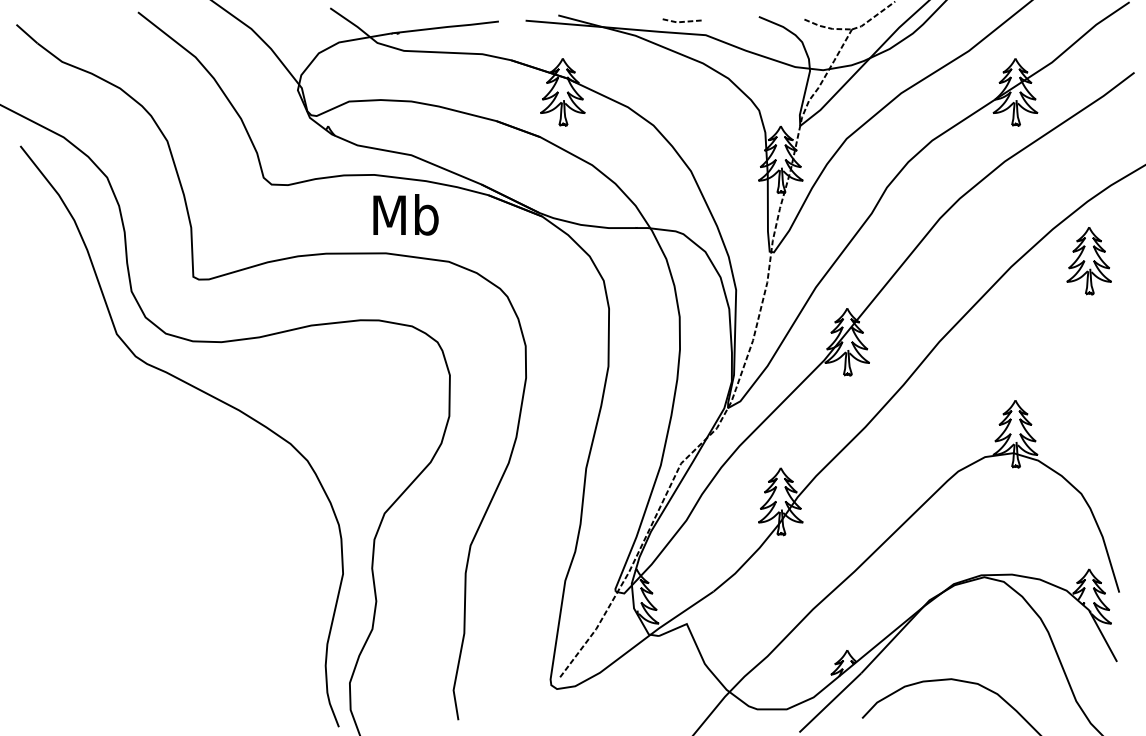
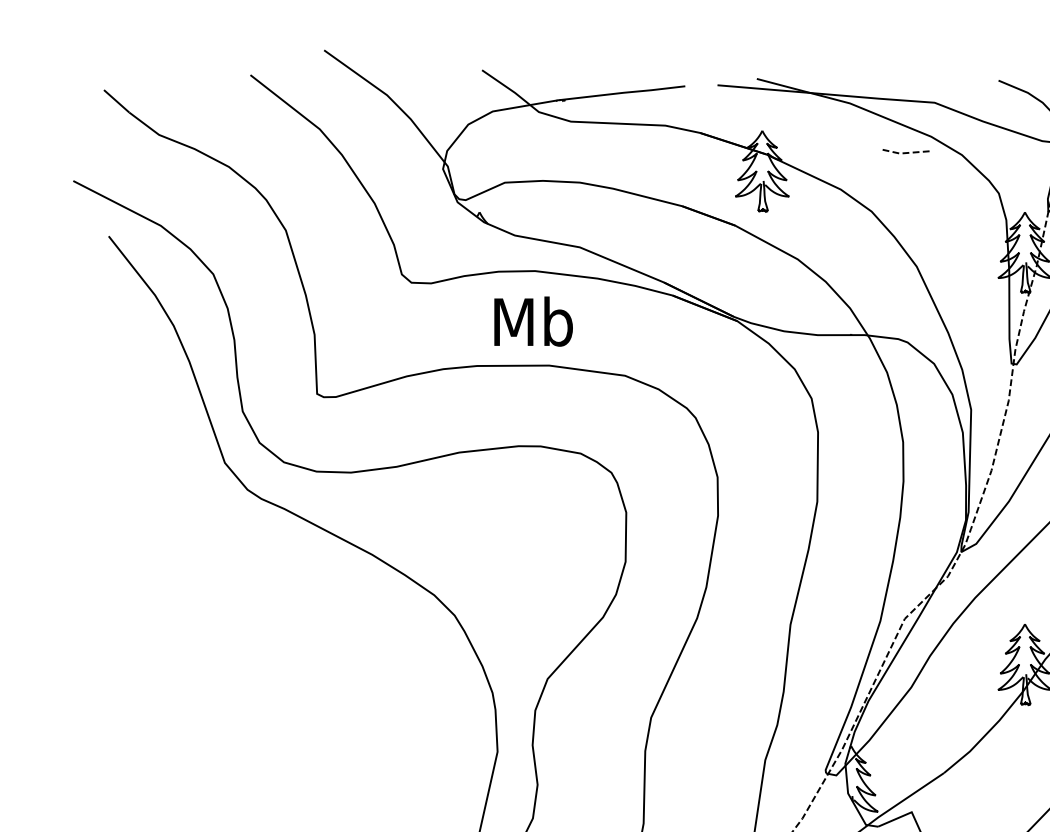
line: (681, 21) -> (905, 152), moved
text: (405, 214) -> (532, 321), moved

